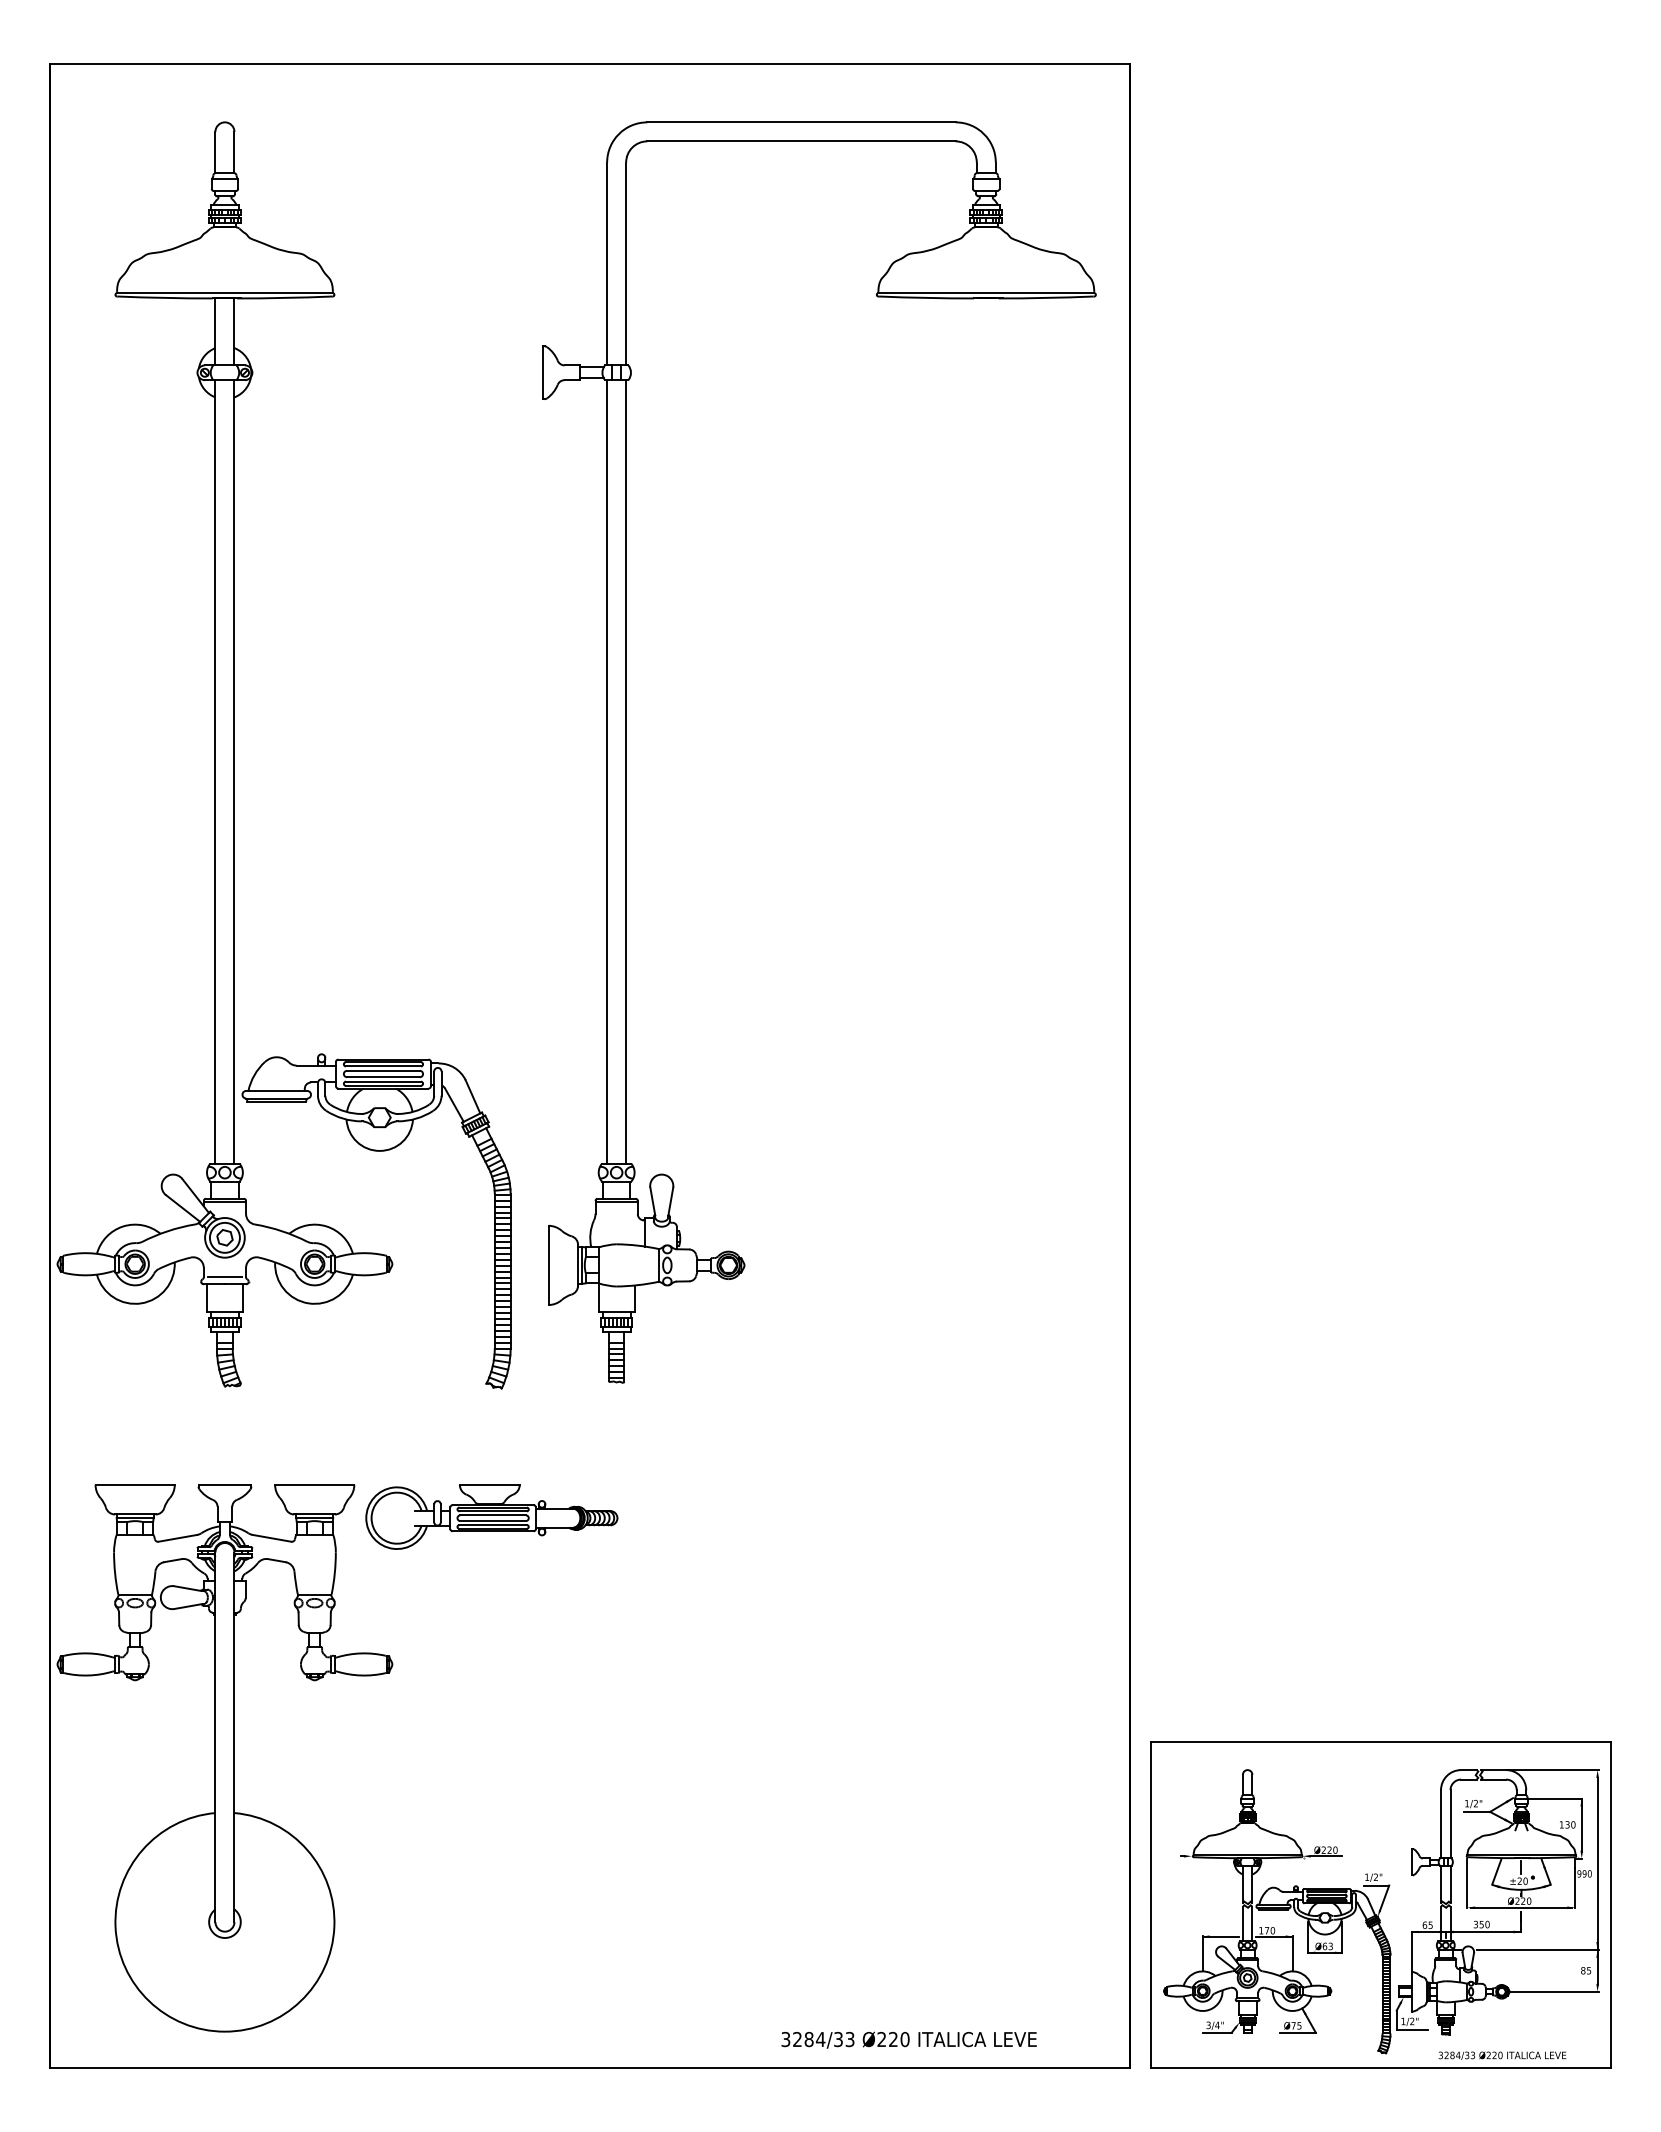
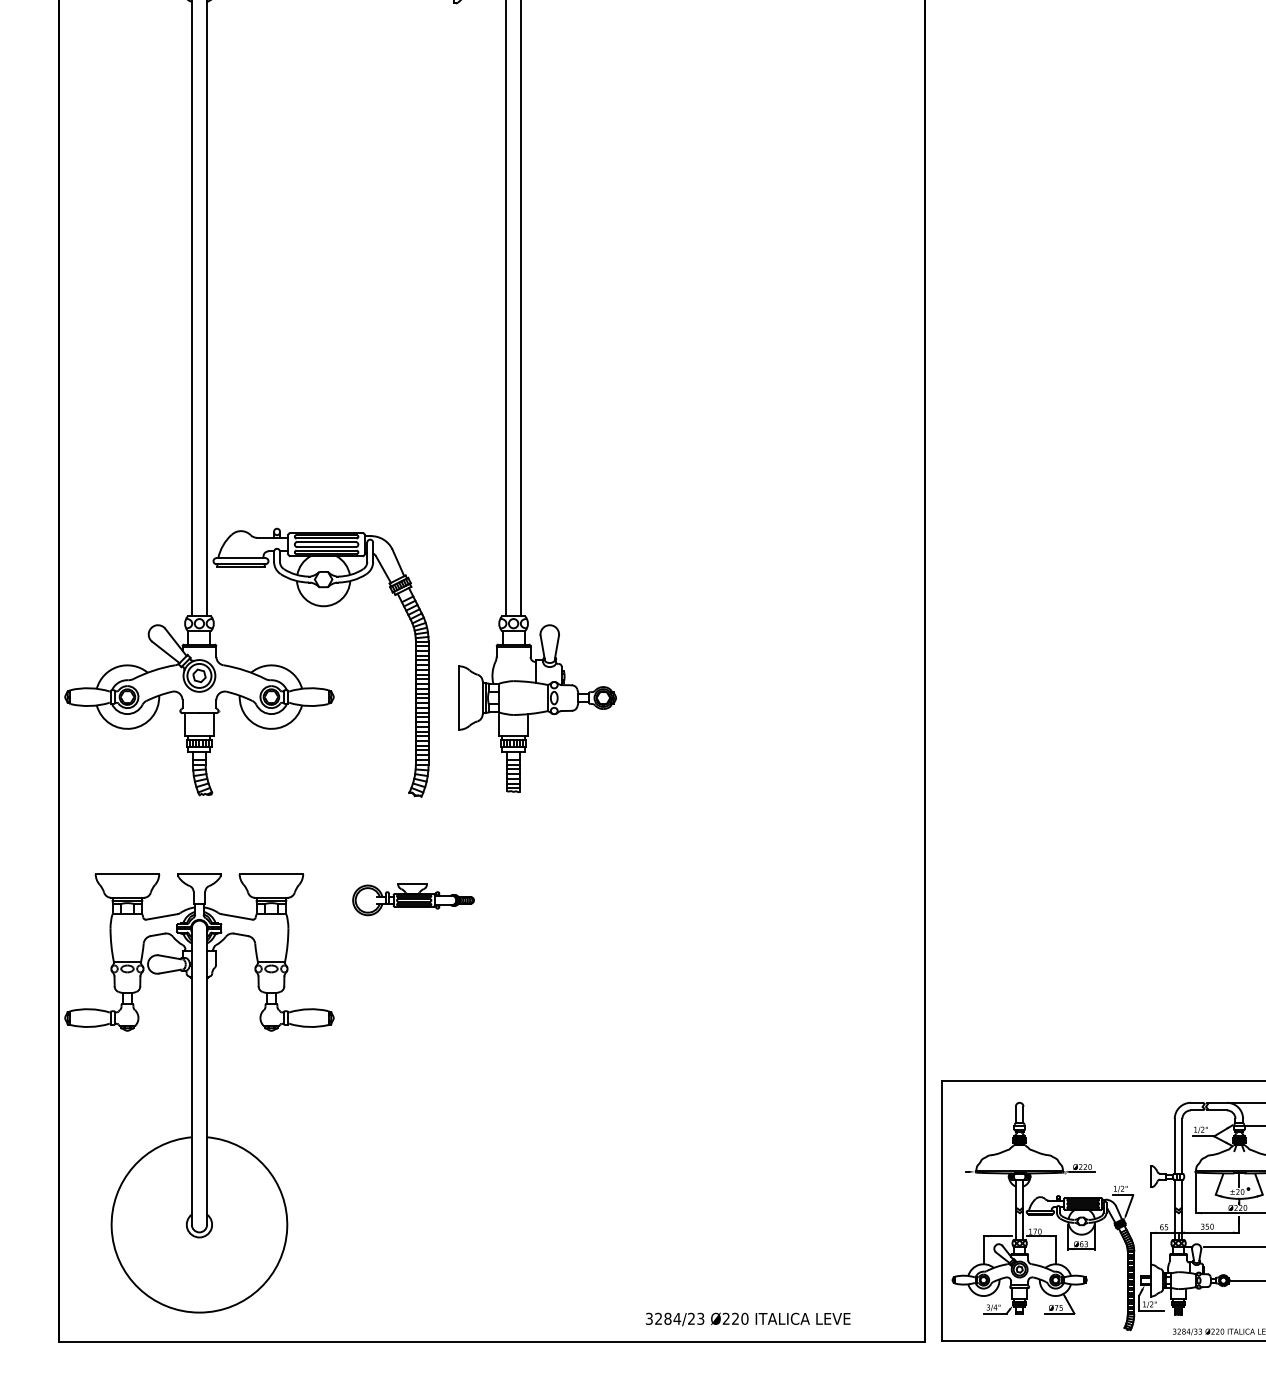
line: (224, 1277) -> (199, 707), removed
part: (491, 1516) -> (413, 899), size x0.6
text: (838, 2039) -> (691, 1318), 3284/33 -> 3284/23

